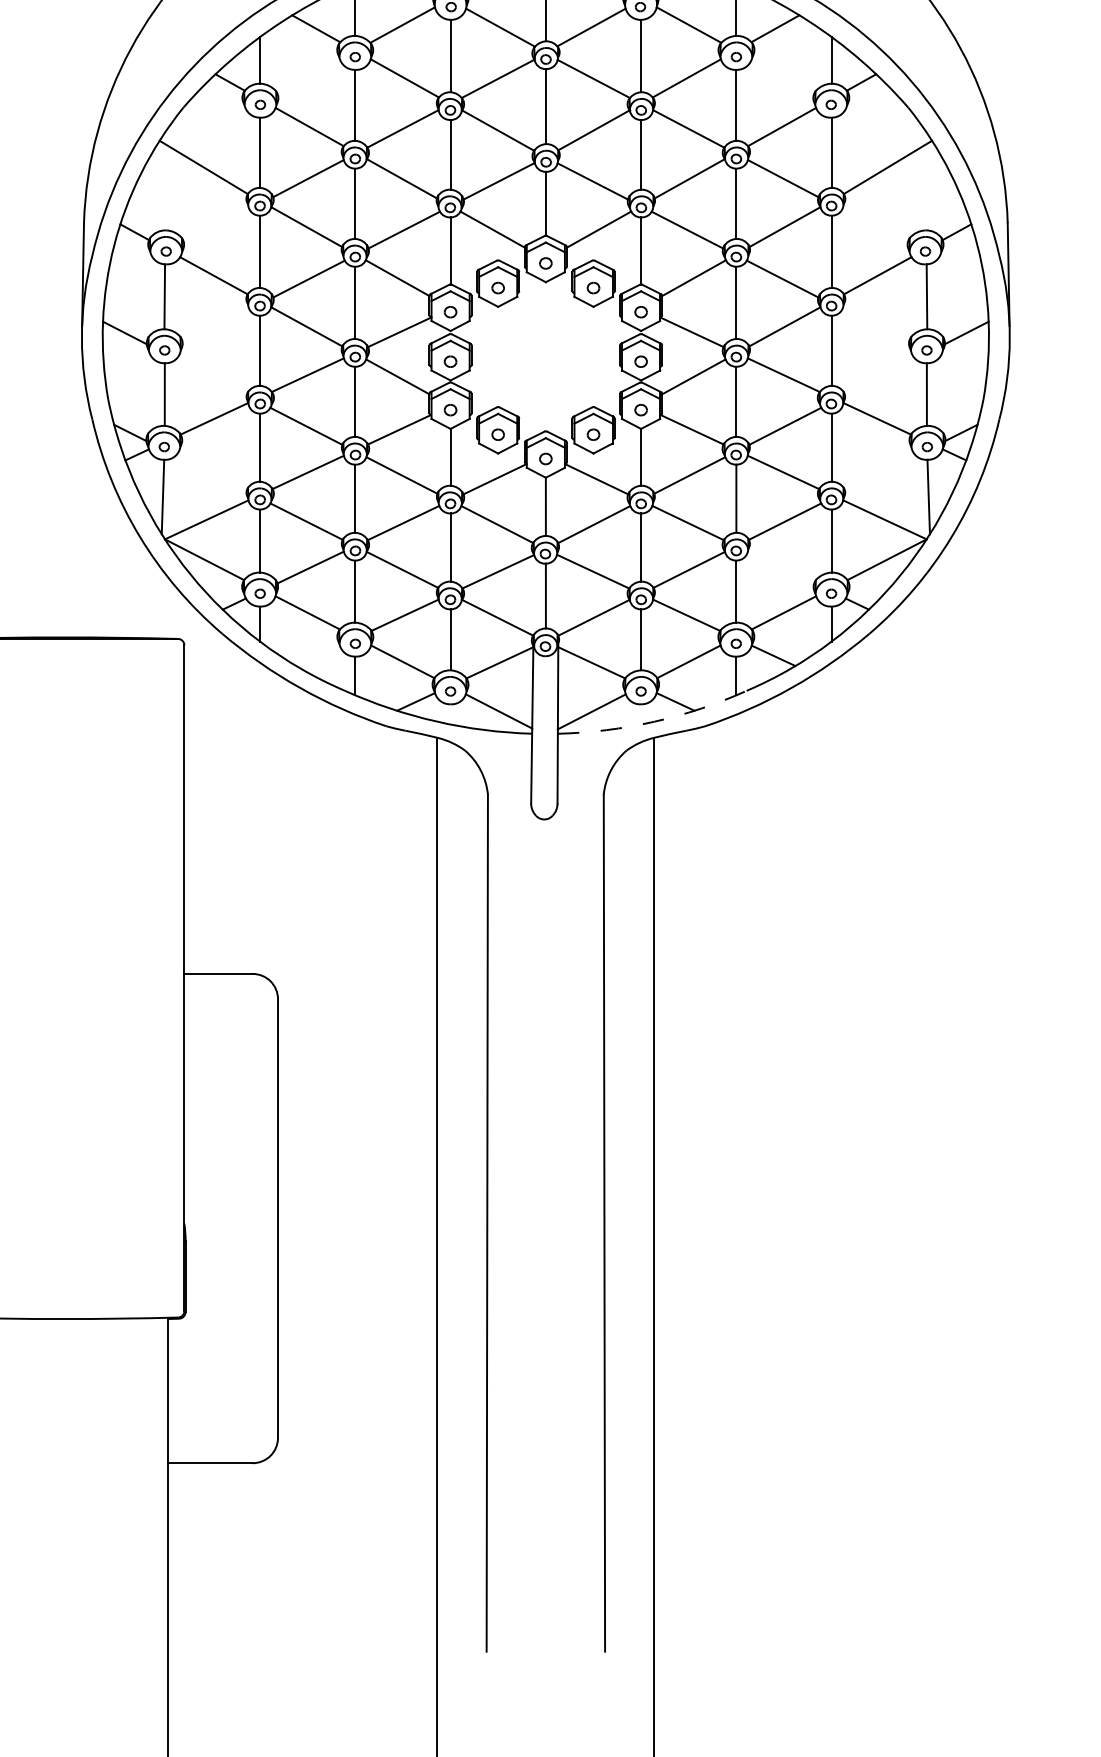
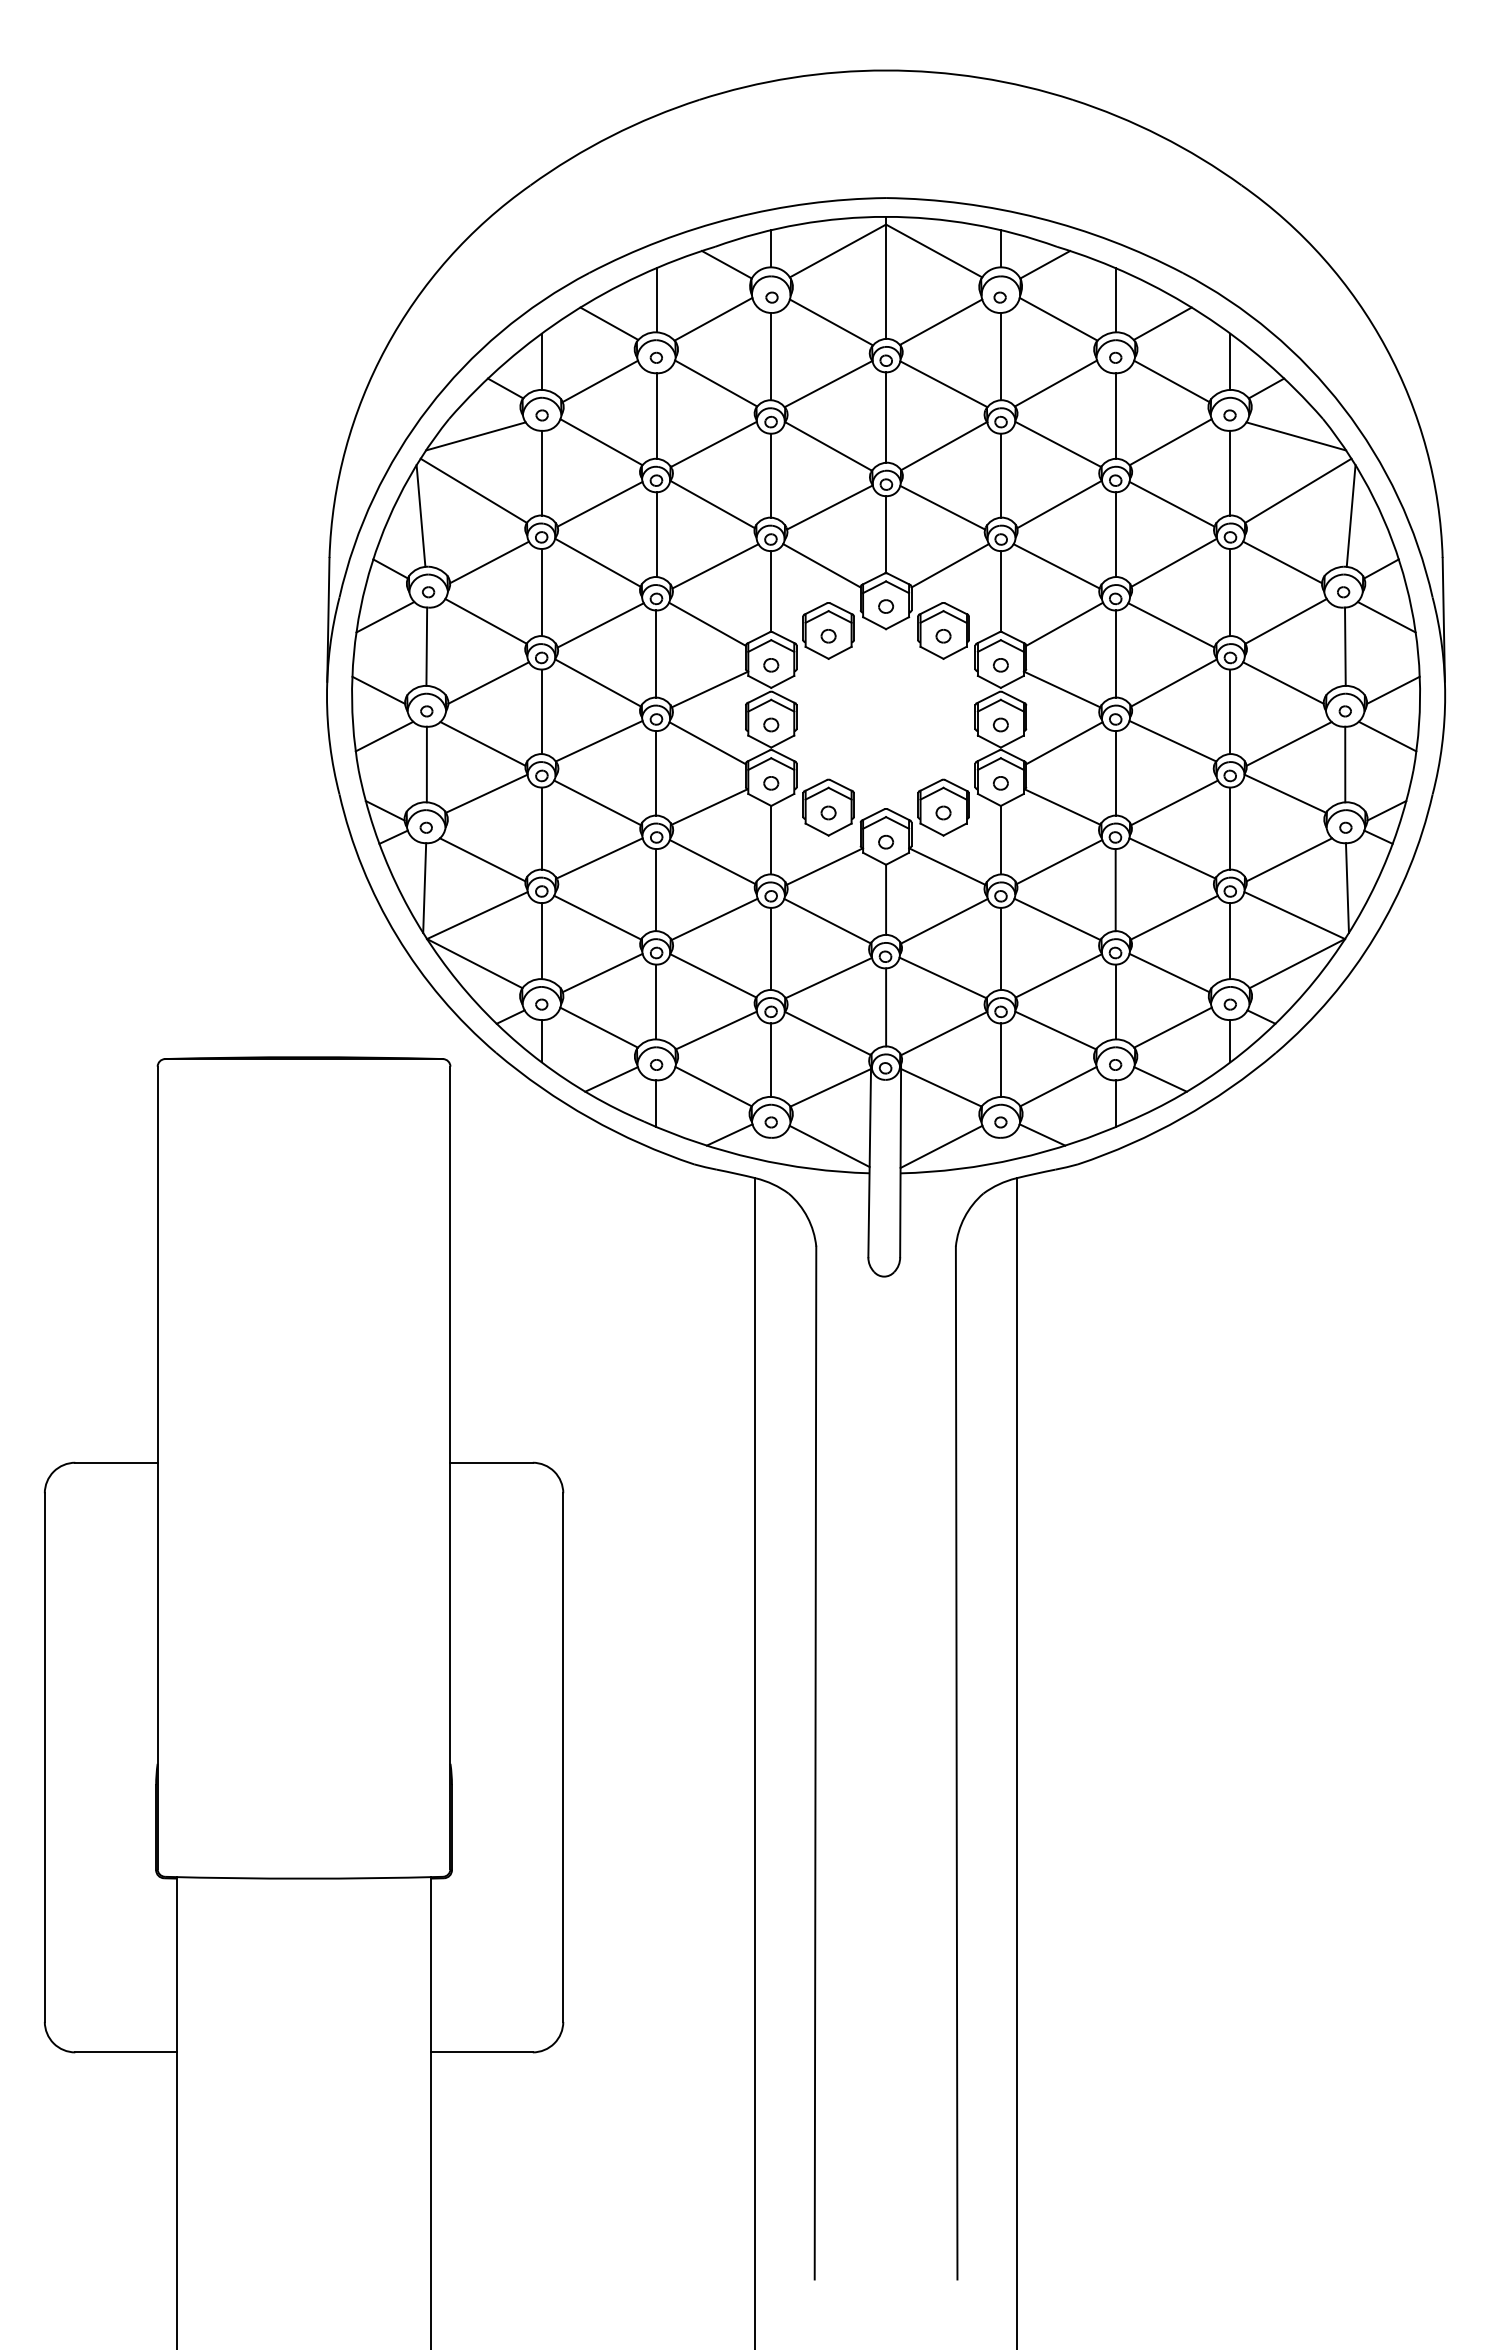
line: (308, 76) -> (599, 381), added
line: (782, 76) -> (1171, 381), added
line: (205, 122) -> (475, 436), added
line: (886, 122) -> (1296, 436), added
line: (159, 187) -> (420, 515), added
line: (931, 187) -> (1350, 515), added
line: (216, 226) -> (489, 562), added
line: (874, 226) -> (1282, 562), added
line: (130, 272) -> (385, 617), added
line: (961, 272) -> (1386, 617), added
line: (215, 326) -> (488, 682), added
line: (875, 326) -> (1283, 682), added
line: (129, 371) -> (384, 736), added
line: (961, 371) -> (1387, 736), added
line: (210, 377) -> (482, 743), added
line: (879, 377) -> (1288, 743), added
line: (210, 473) -> (482, 859), added
line: (880, 473) -> (1289, 859), added
line: (781, 567) -> (1169, 972), added
line: (318, 655) -> (611, 1079), added
arc: (654, 721) -> (1016, 1158), dashed -> solid

